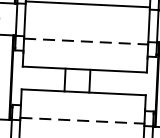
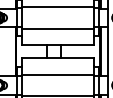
line: (86, 41) -> (58, 28), dashed -> solid
line: (82, 120) -> (58, 74), dashed -> solid

